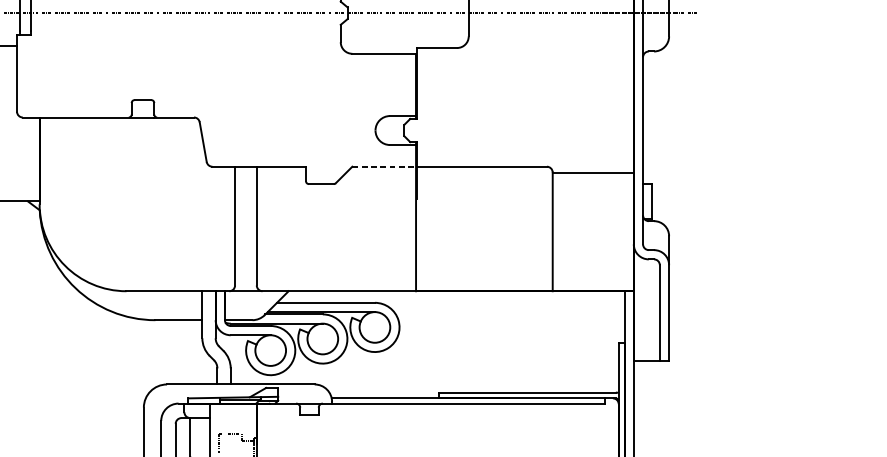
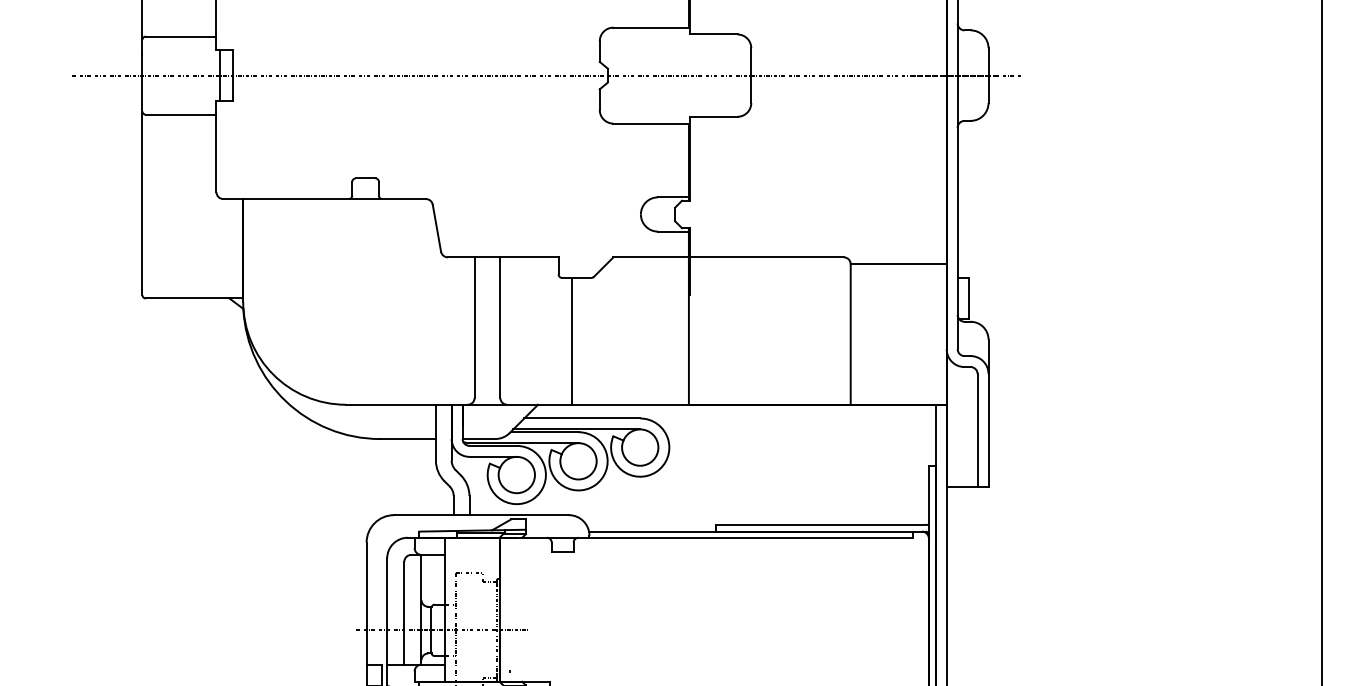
line: (384, 166) -> (651, 257), dashed -> solid
line: (317, 236) -> (572, 340), added

